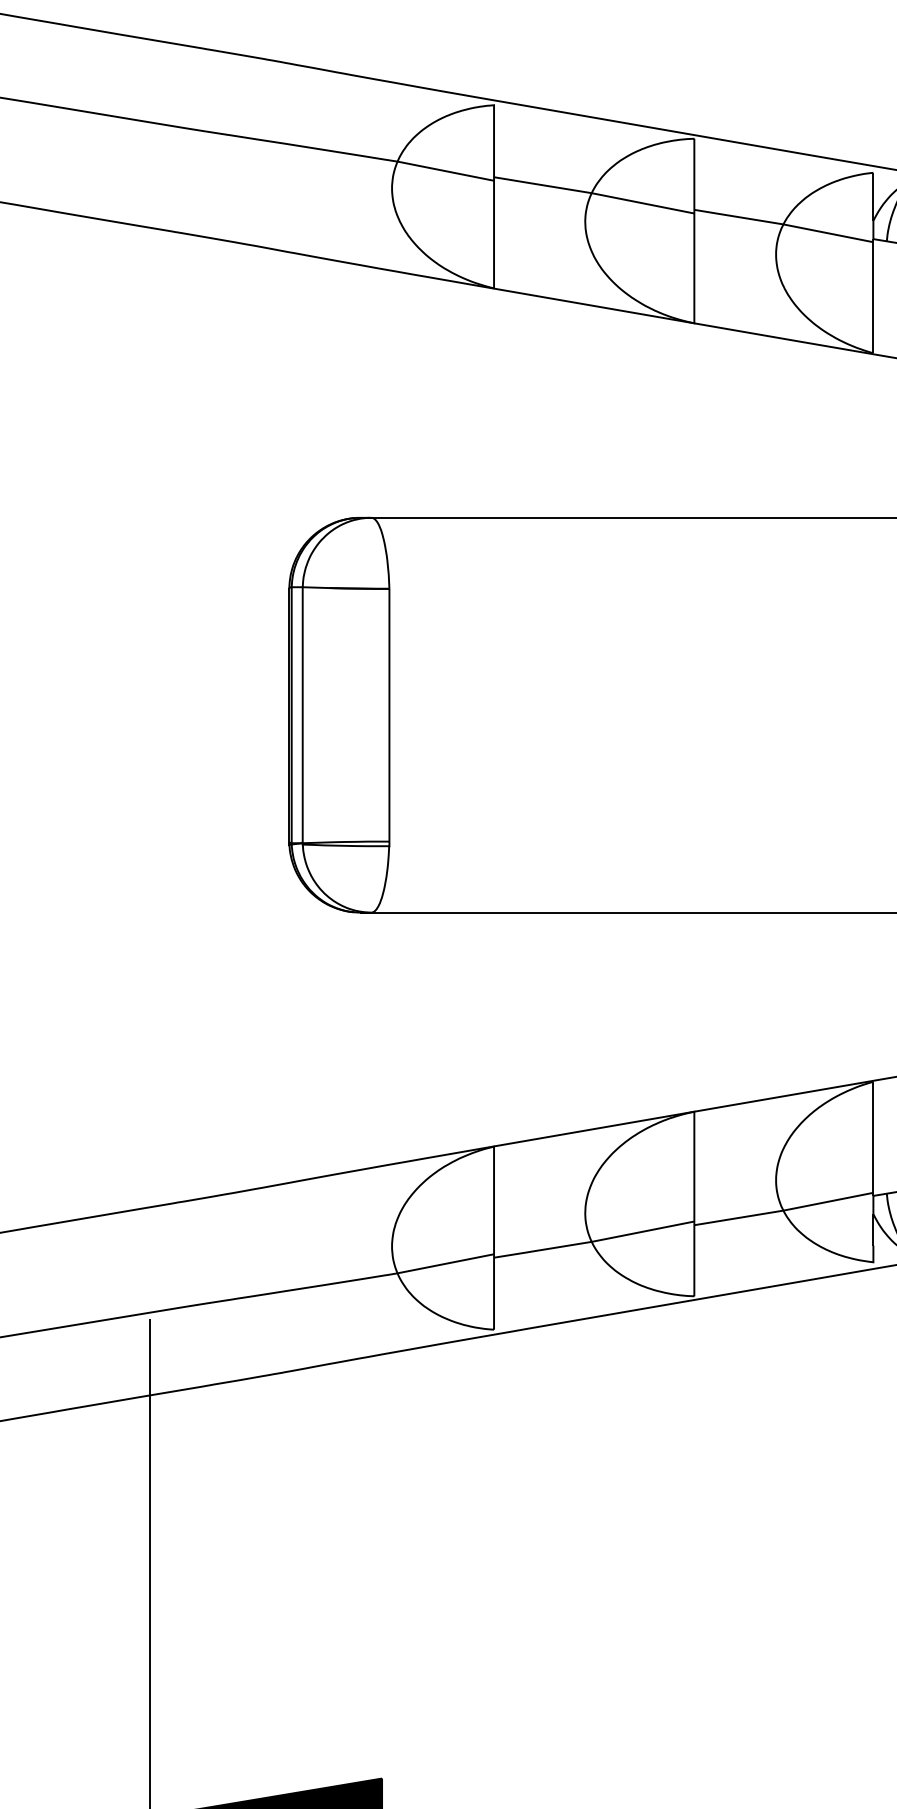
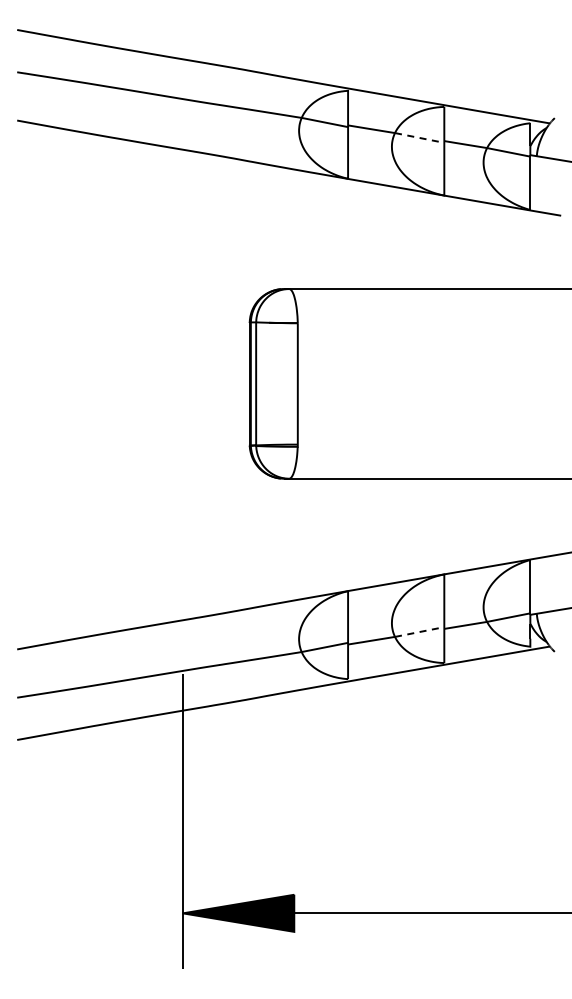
line: (644, 204) -> (420, 138), solid -> dashed
line: (644, 1230) -> (420, 631), solid -> dashed

